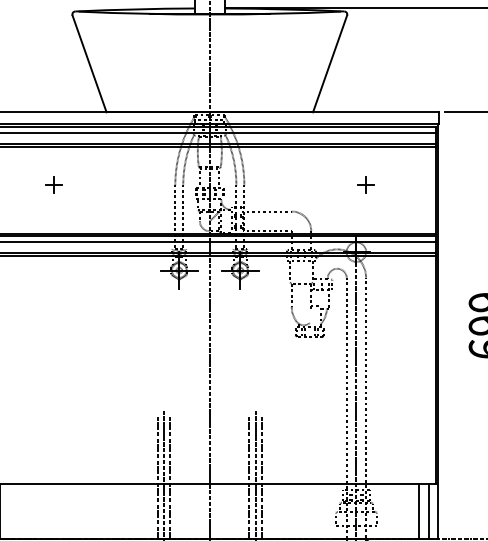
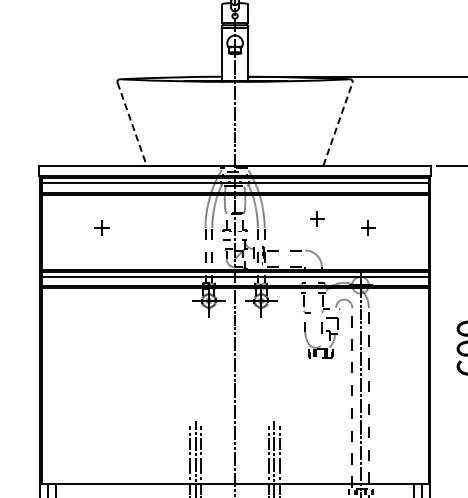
line: (89, 64) -> (132, 124), solid -> dashed
line: (330, 64) -> (338, 124), solid -> dashed
part: (306, 174) -> (317, 218), added

